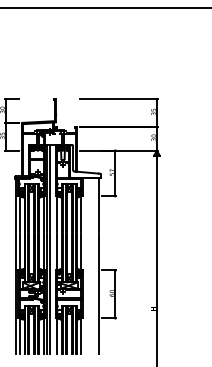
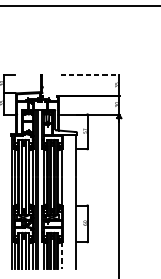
line: (118, 99) -> (90, 75), solid -> dashed
line: (81, 336) -> (61, 255), solid -> dashed

